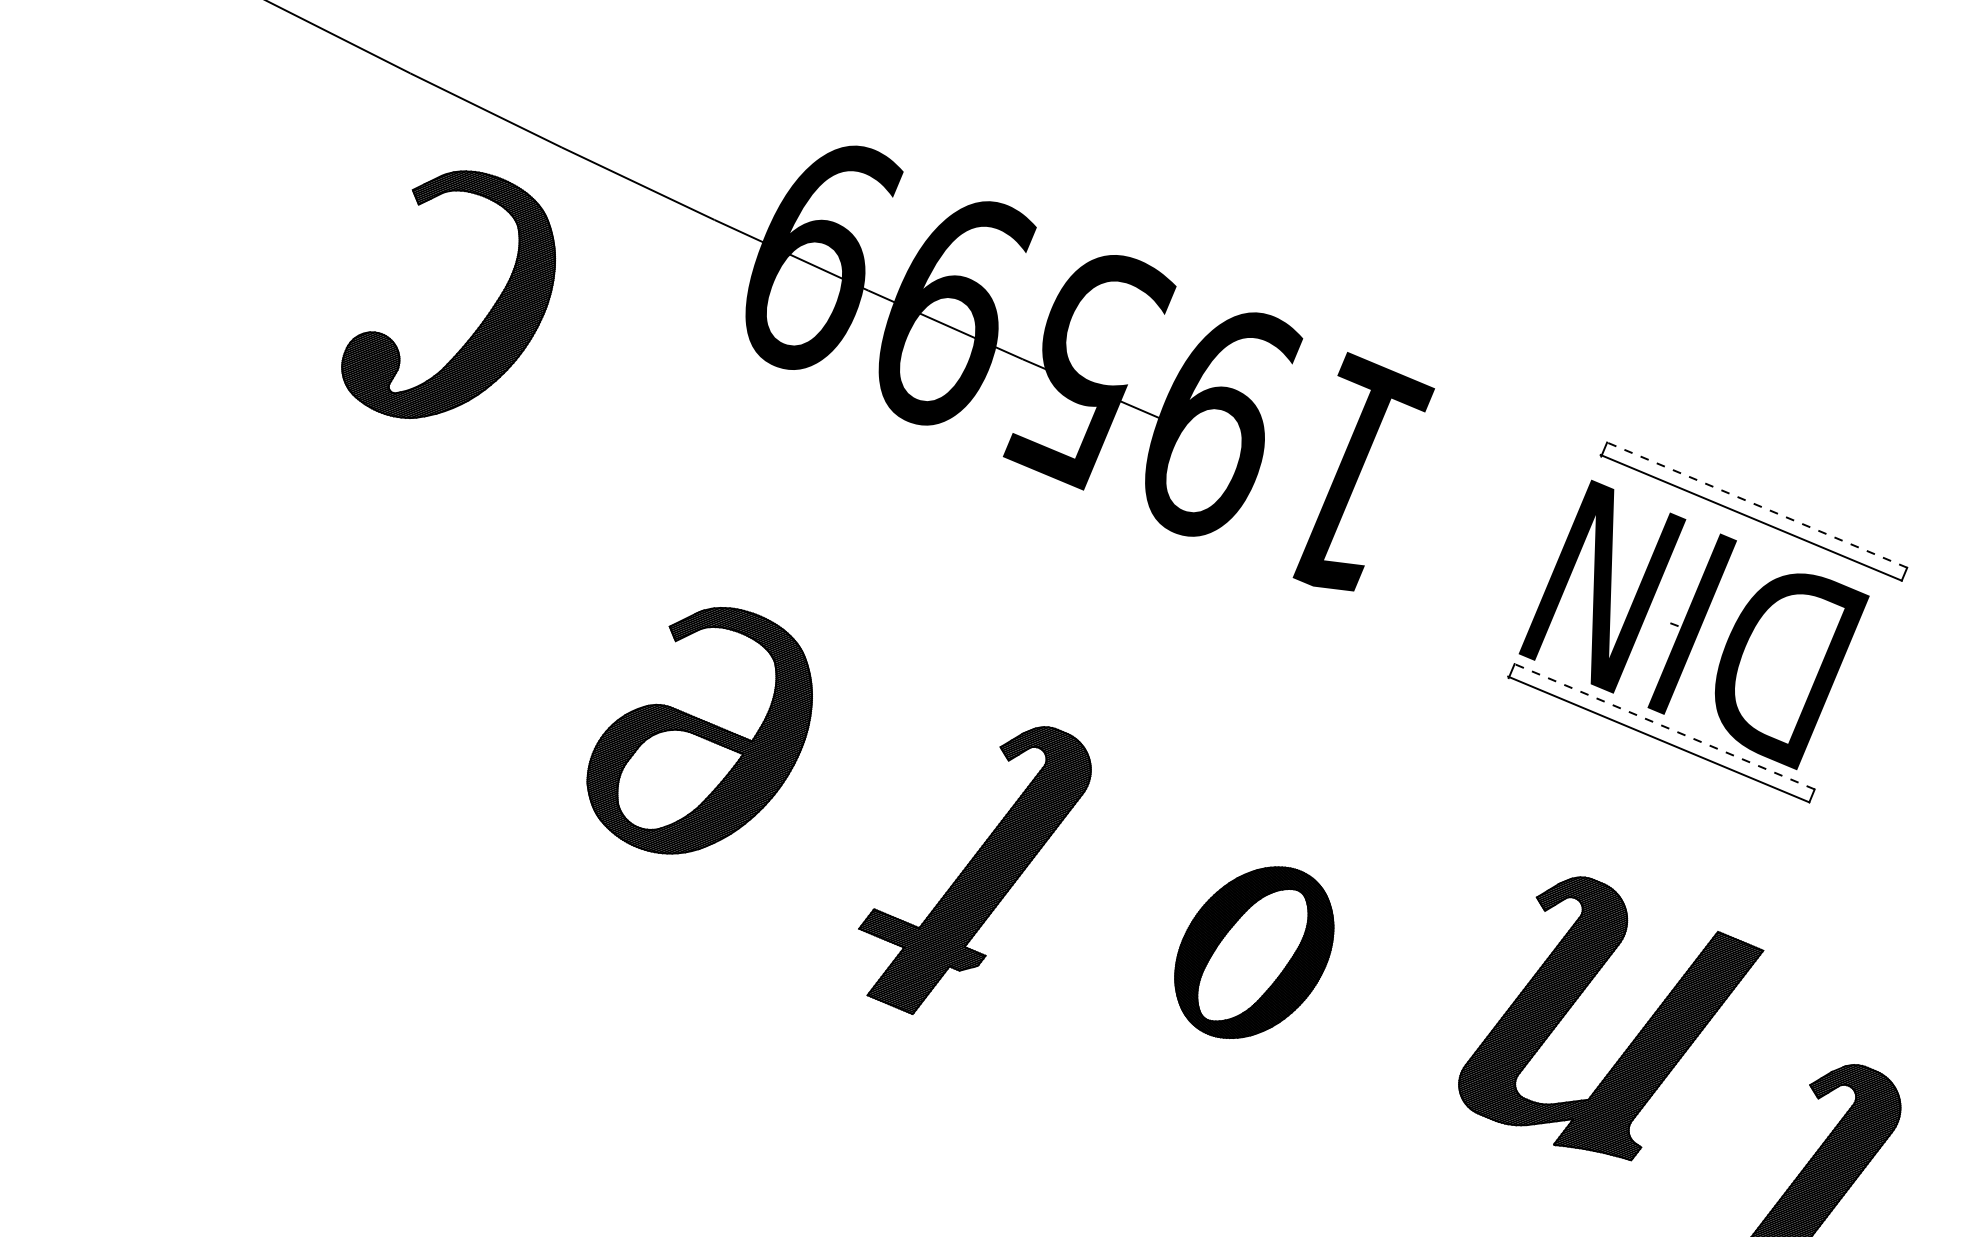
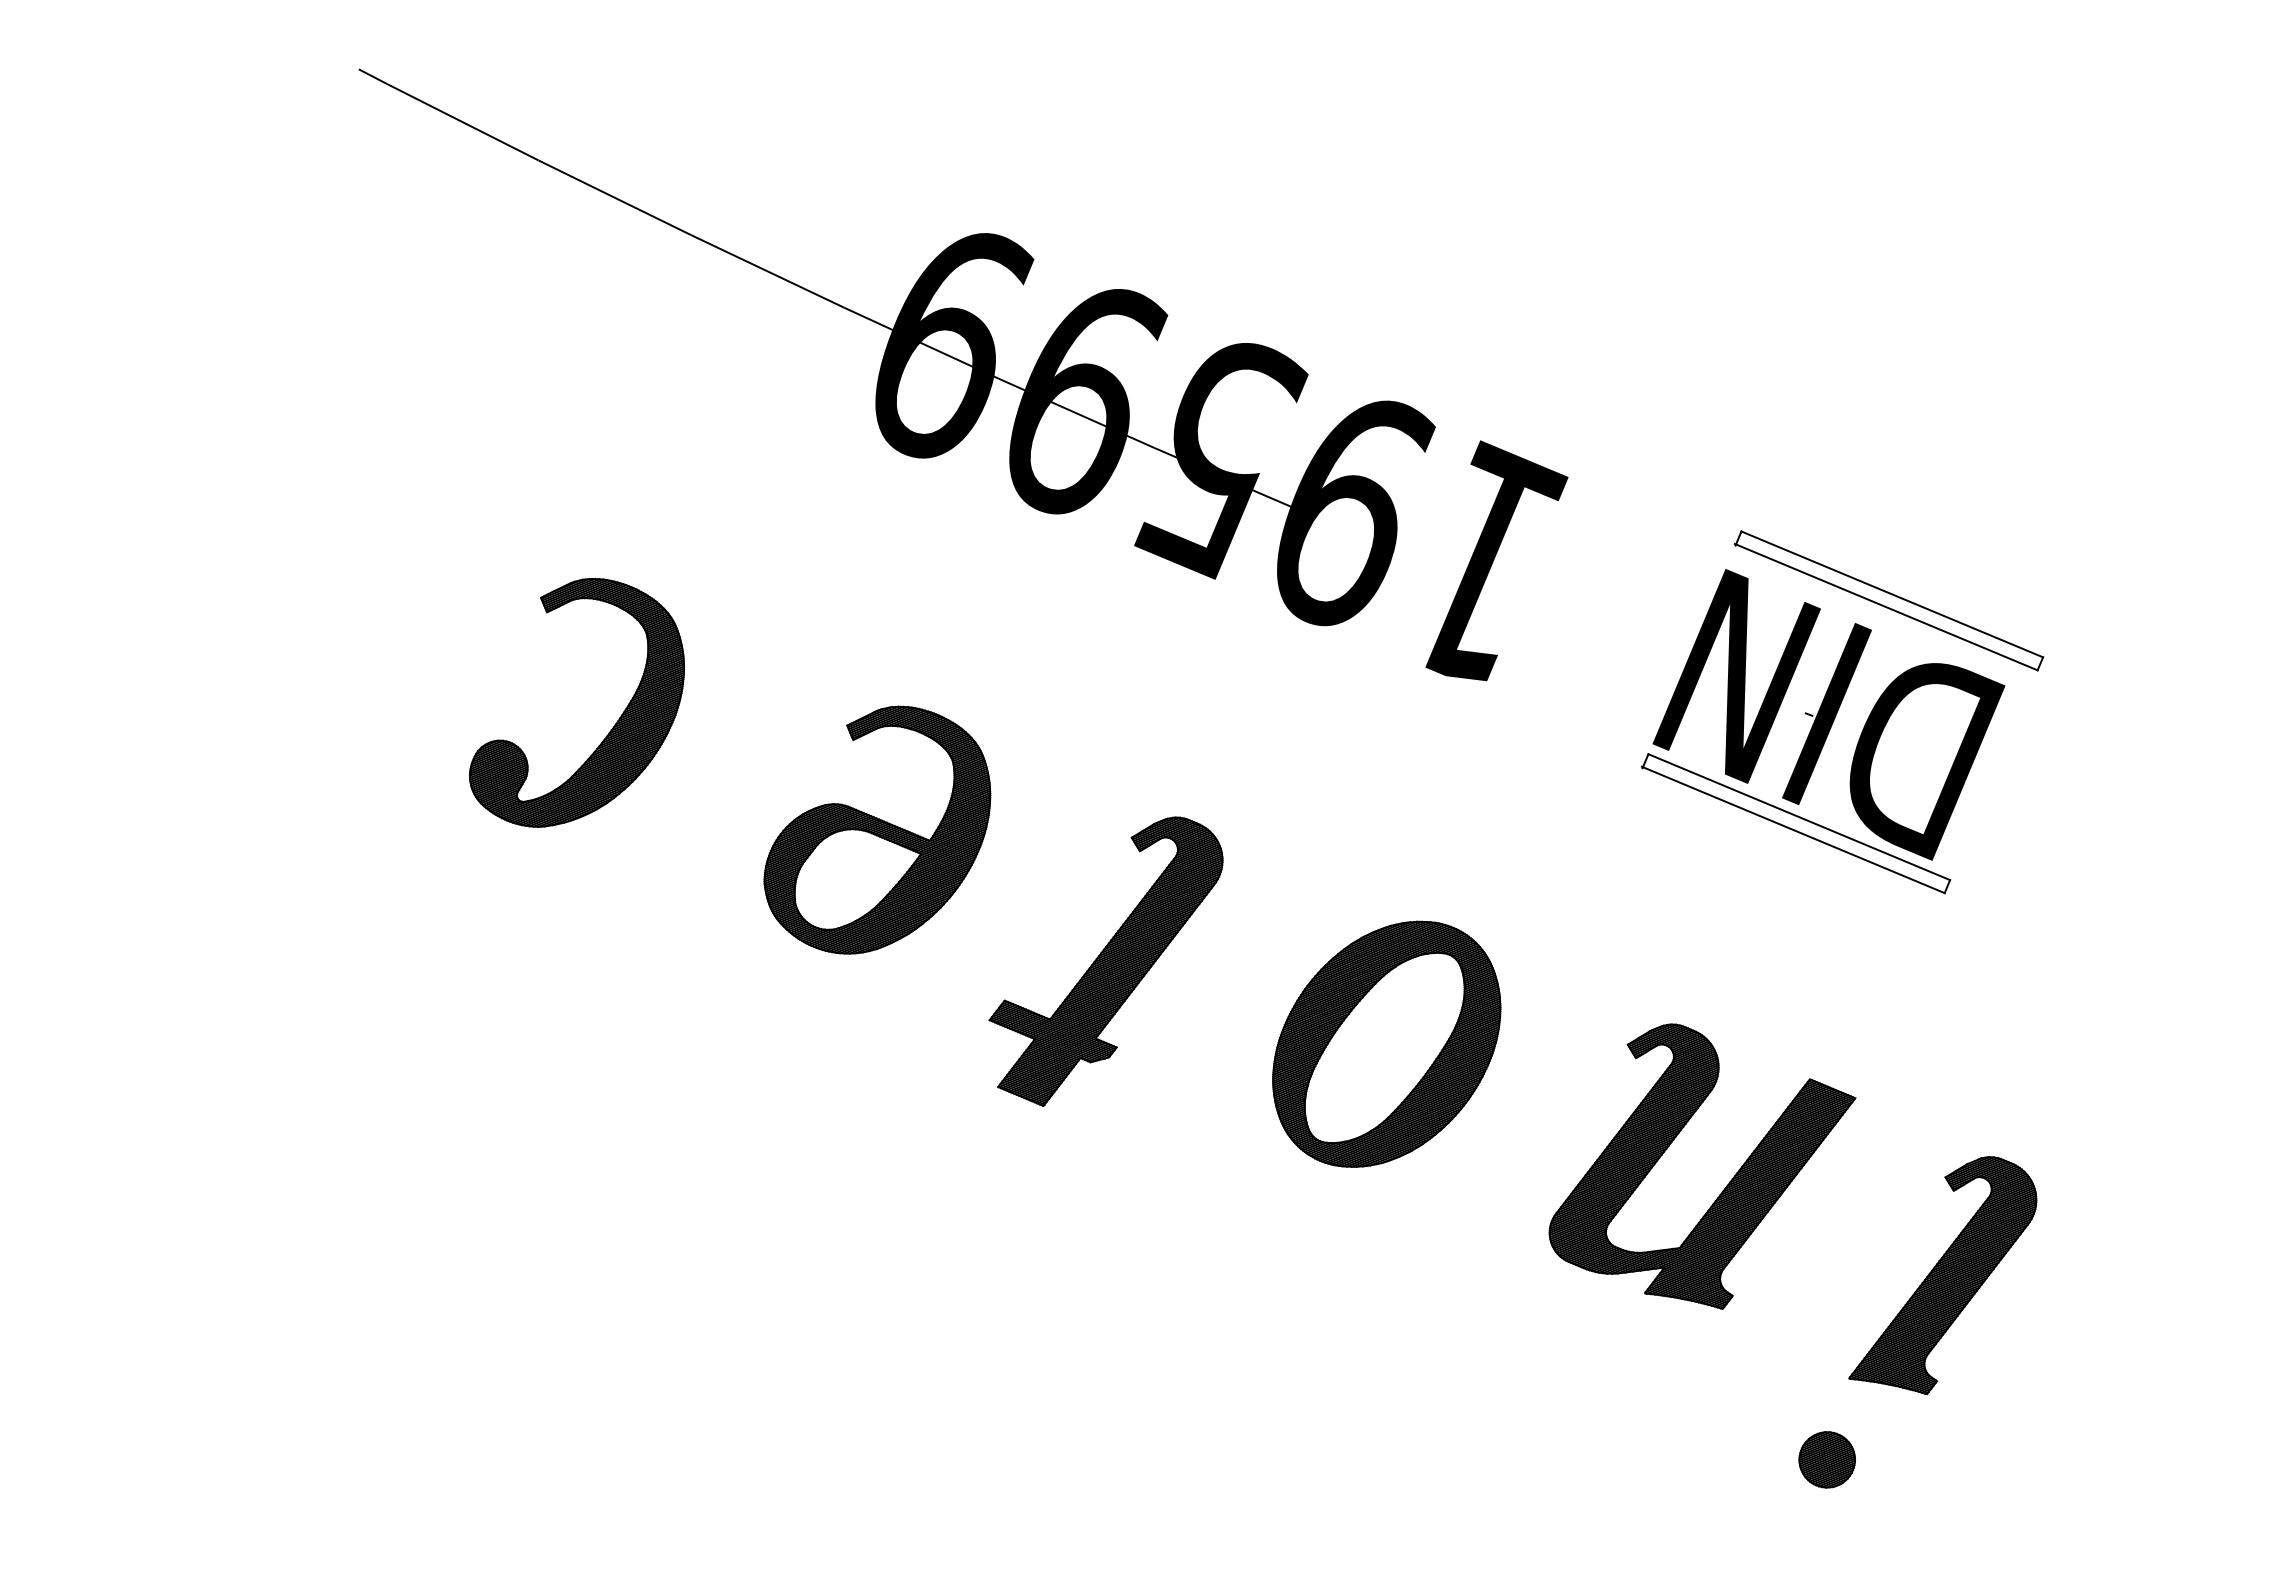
part: (483, 319) -> (612, 727), moved
line: (1756, 505) -> (1891, 594), dashed -> solid
line: (1663, 726) -> (1798, 816), dashed -> solid
part: (699, 730) -> (877, 829), moved
part: (1253, 951) -> (1386, 1043), size x1.43
part: (1635, 1037) -> (1726, 1185), moved

